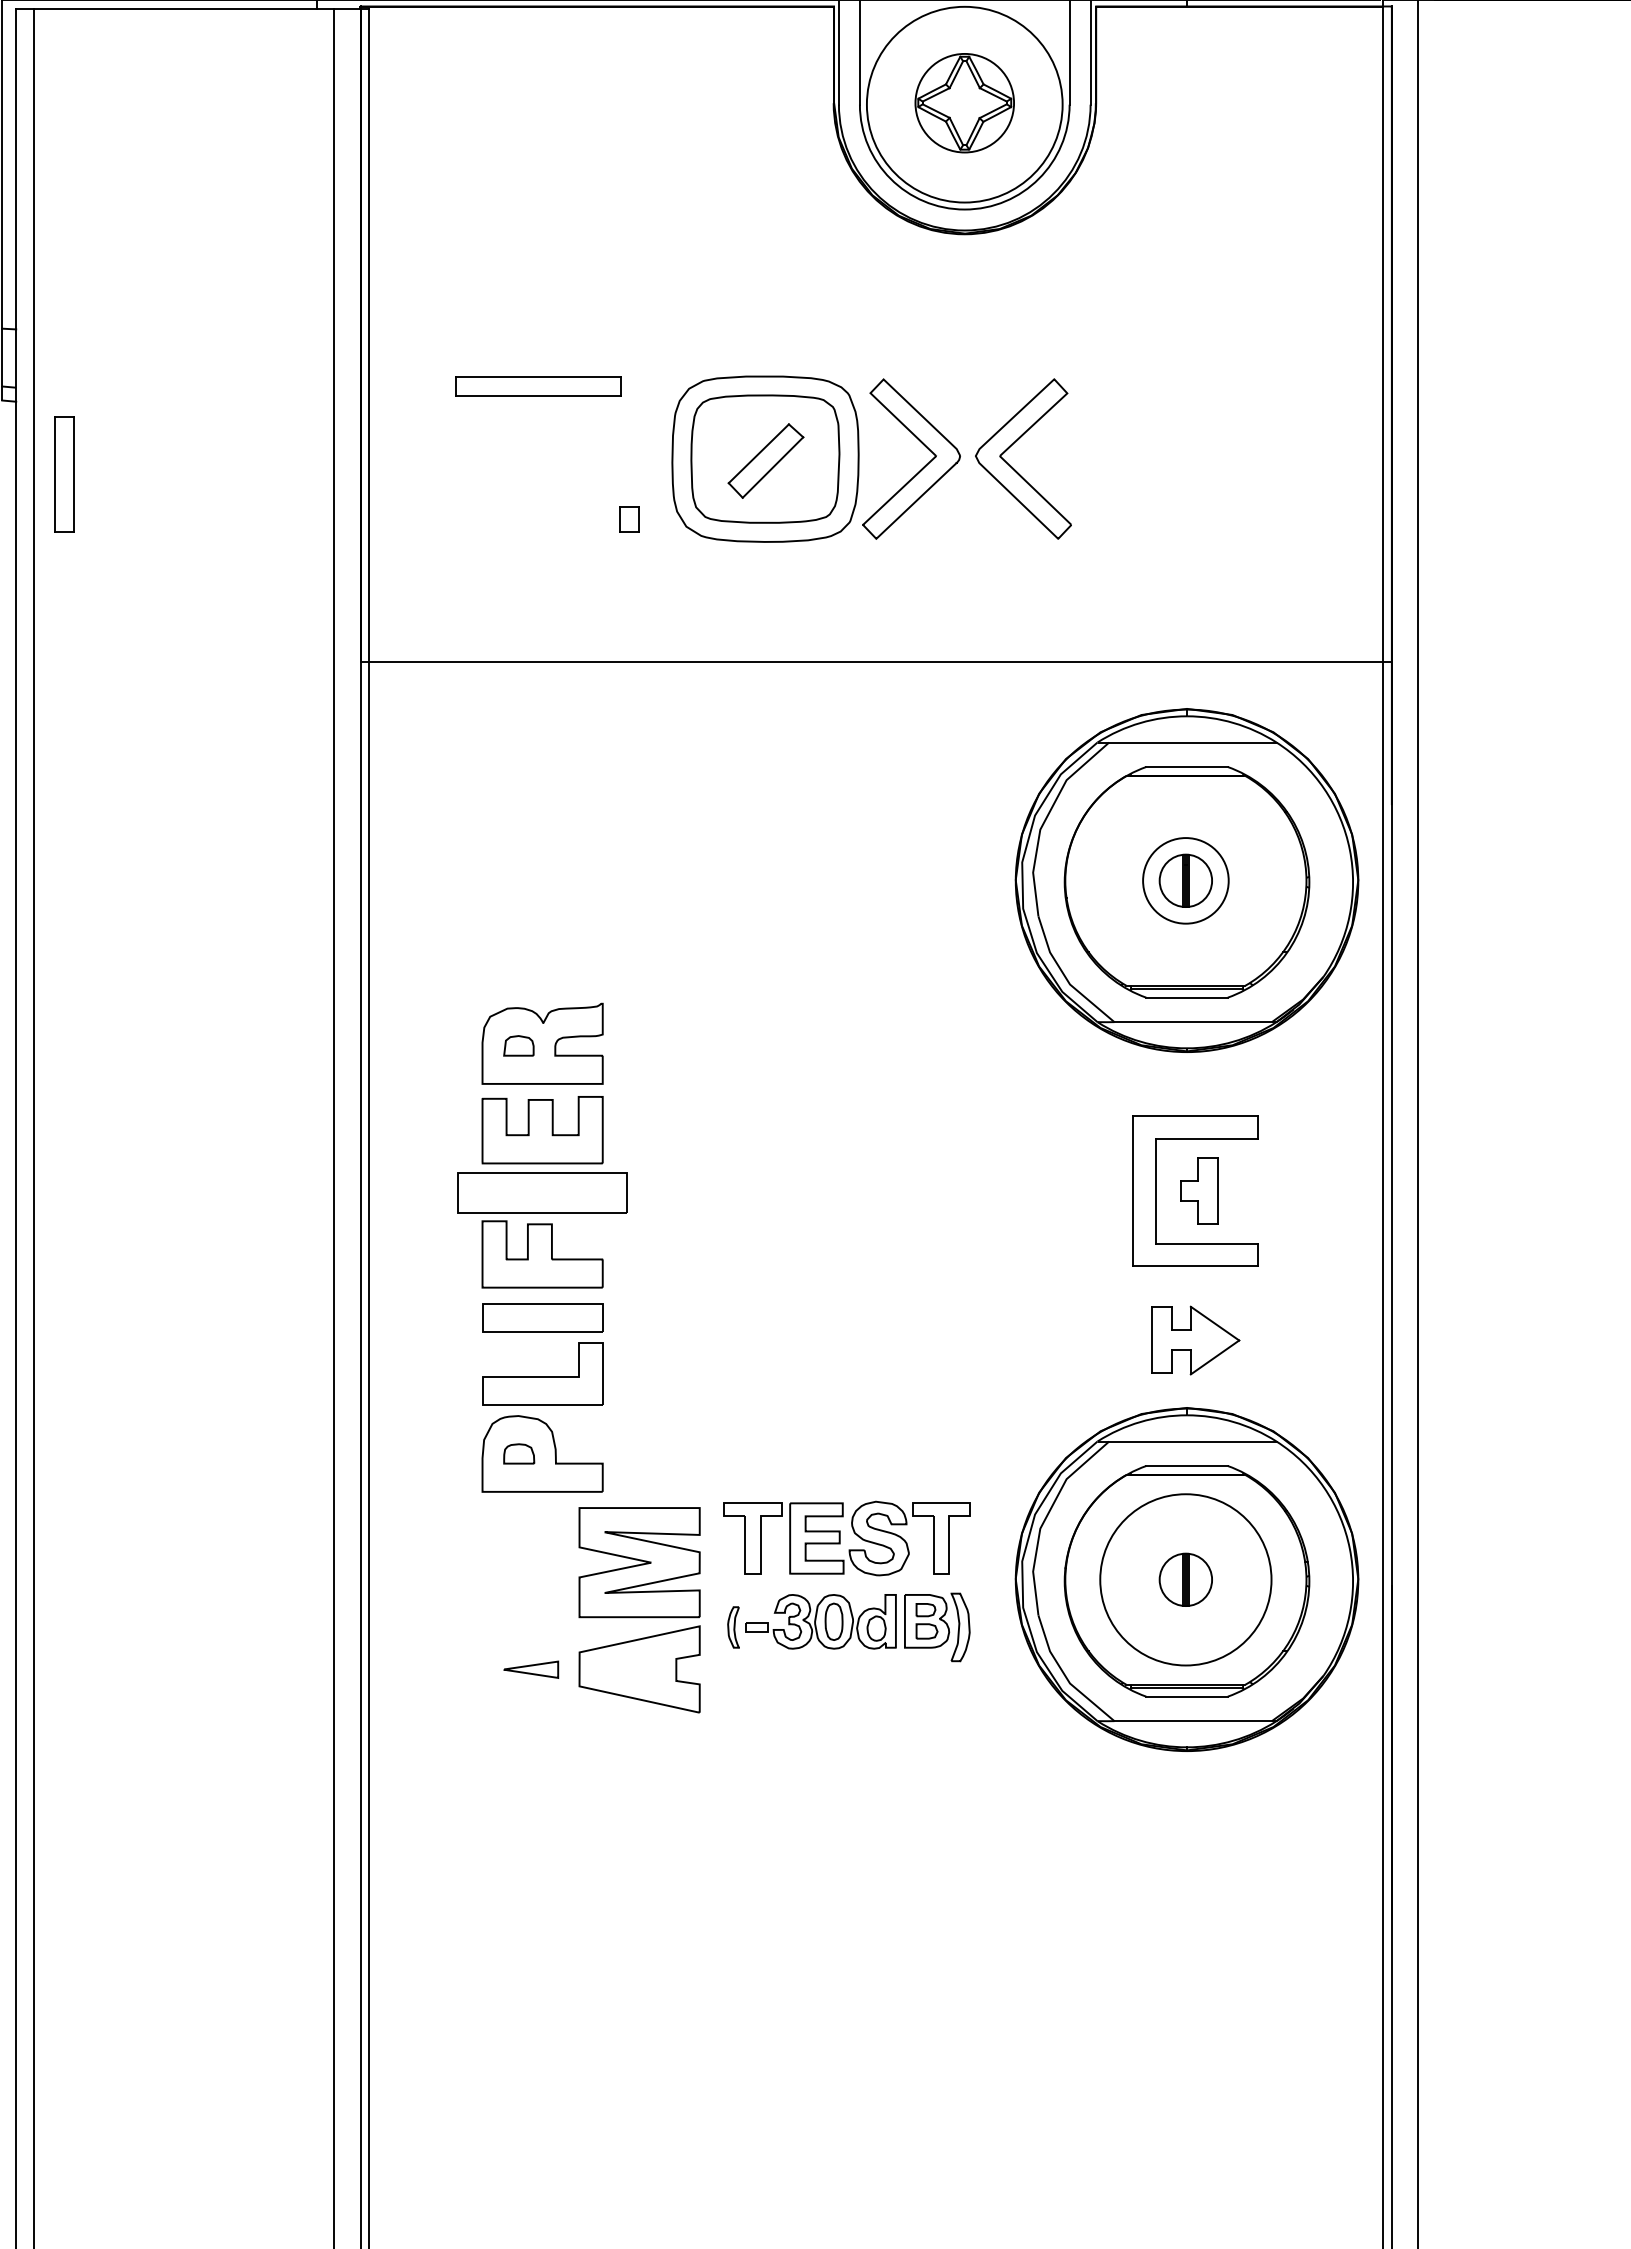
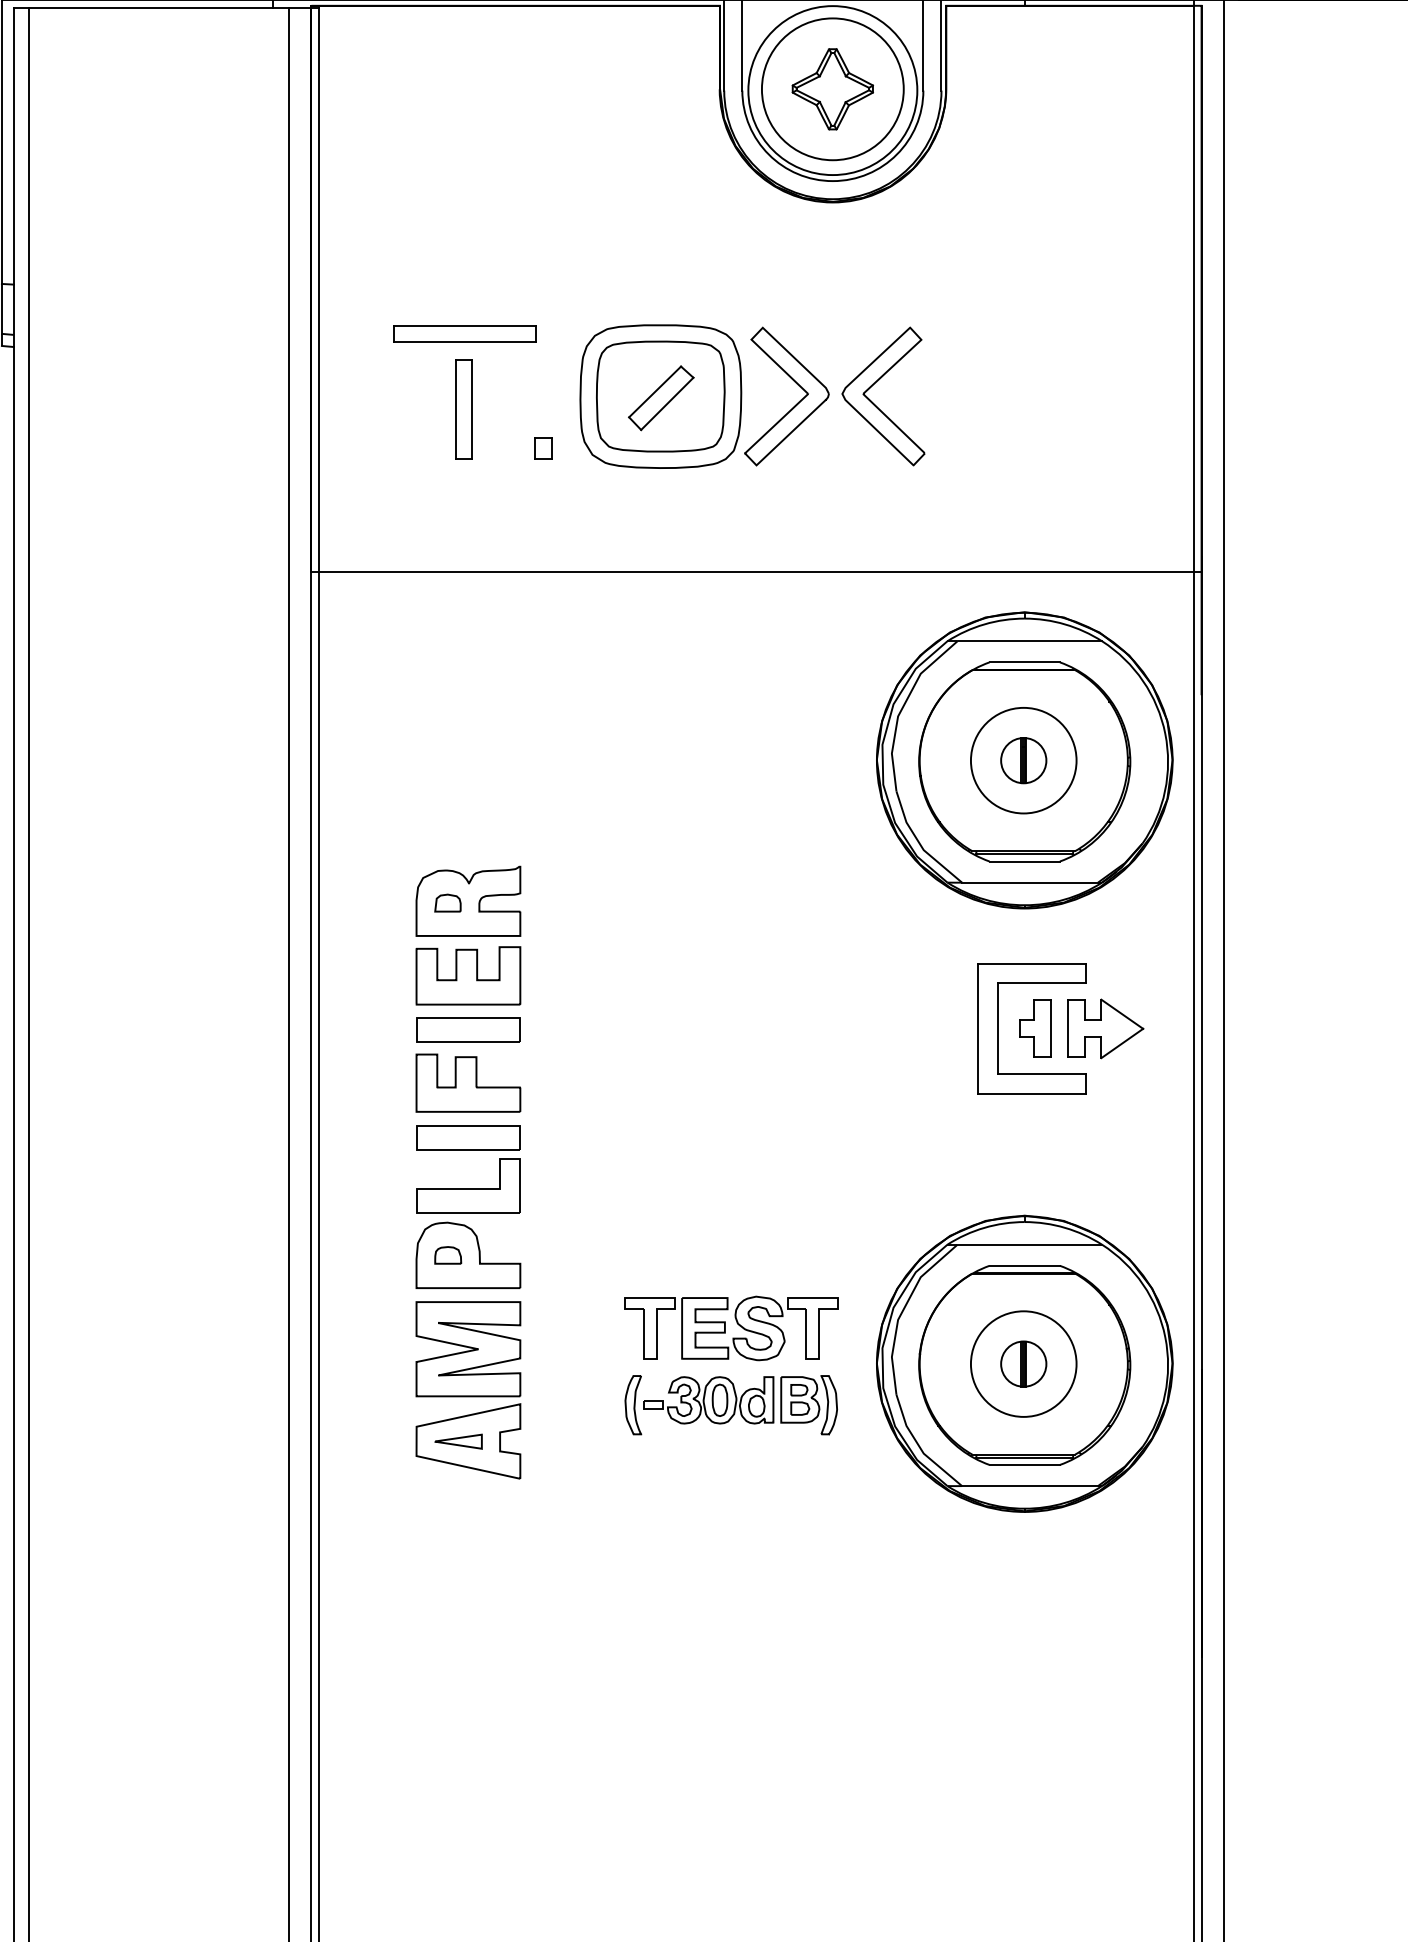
circle: (964, 103) -> (832, 89), size x1.67
part: (64, 474) -> (464, 409), moved
circle: (1185, 880) -> (1023, 760), size x1.43
part: (542, 1192) -> (468, 1029), size x0.71
part: (1195, 1340) -> (1105, 1028), moved
circle: (1185, 1579) -> (1023, 1363), size x0.71
part: (639, 1610) -> (468, 1390), moved
part: (733, 1627) -> (633, 1405), size x1.67

